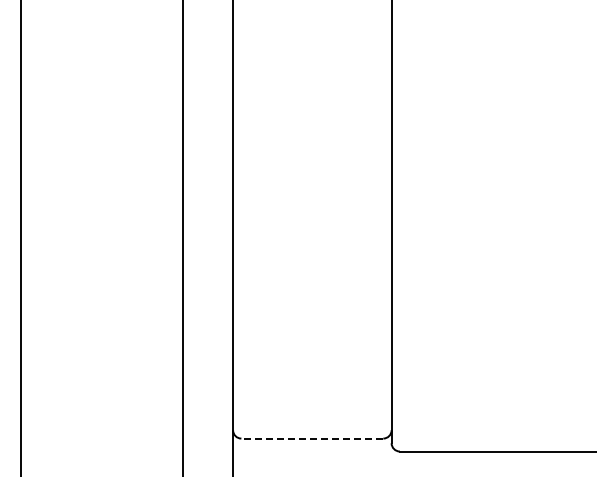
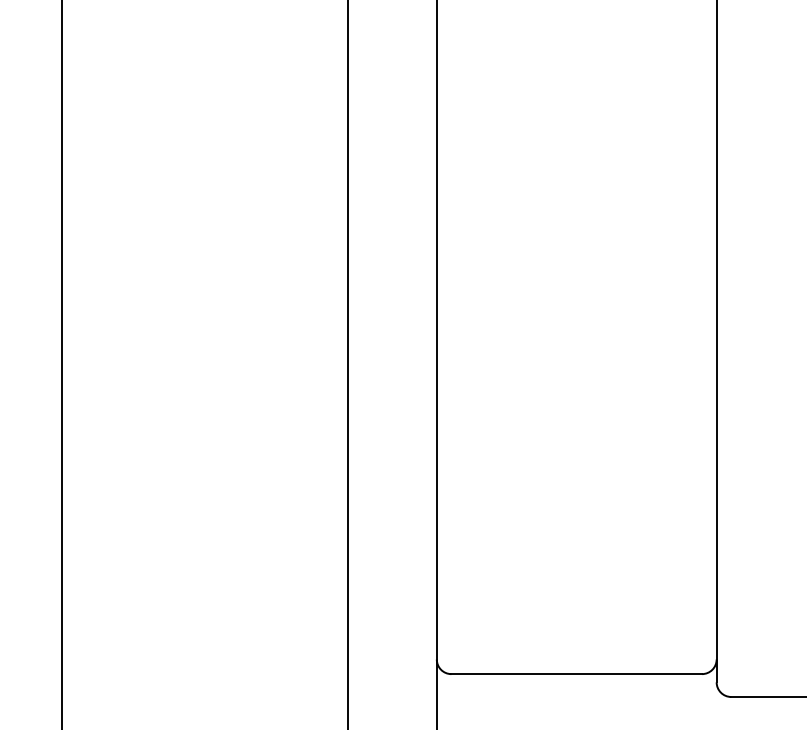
line: (312, 438) -> (576, 673), dashed -> solid

